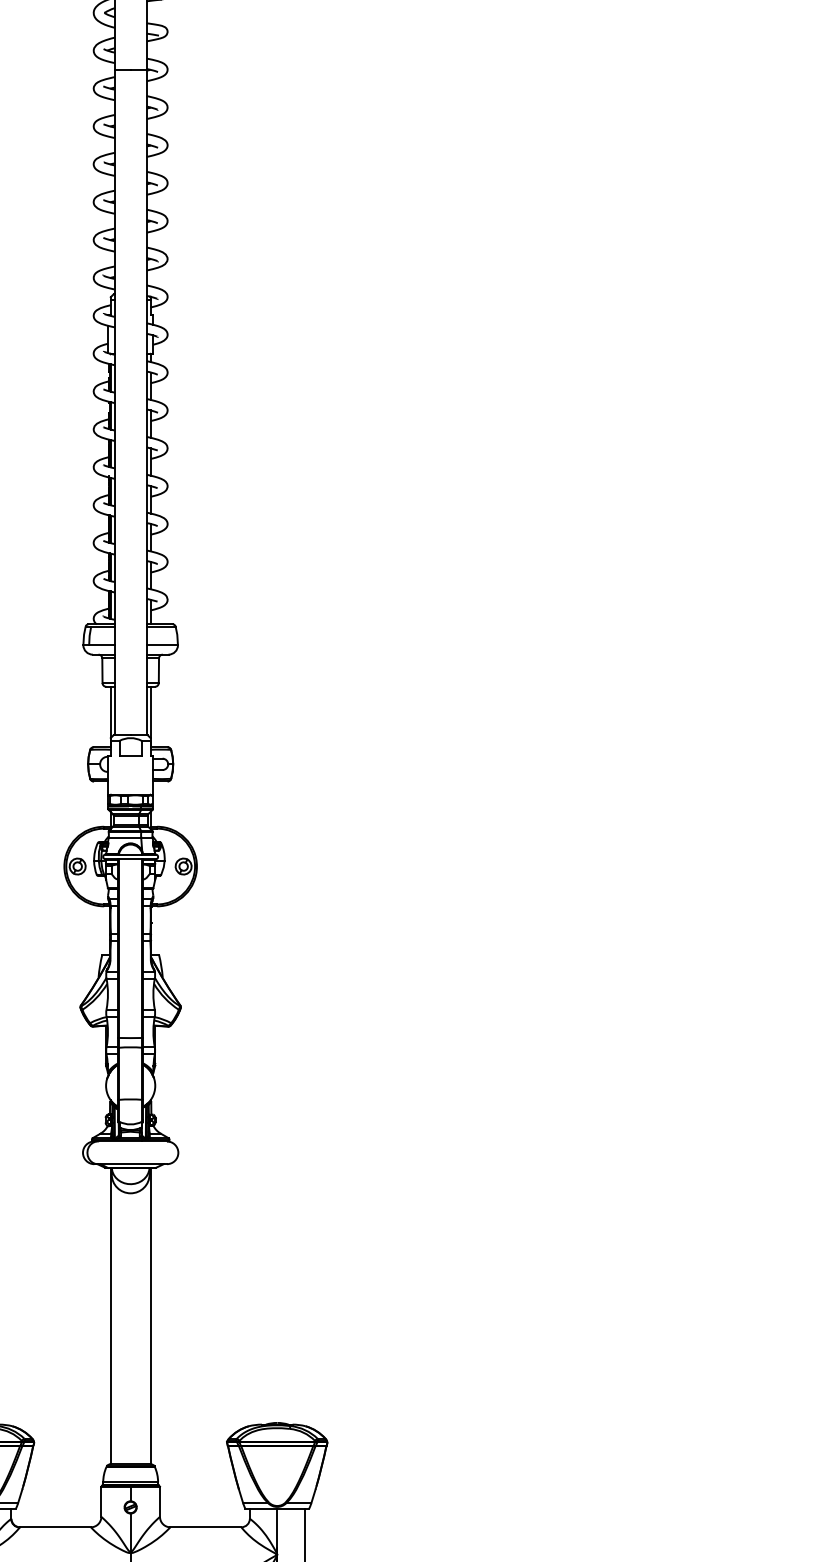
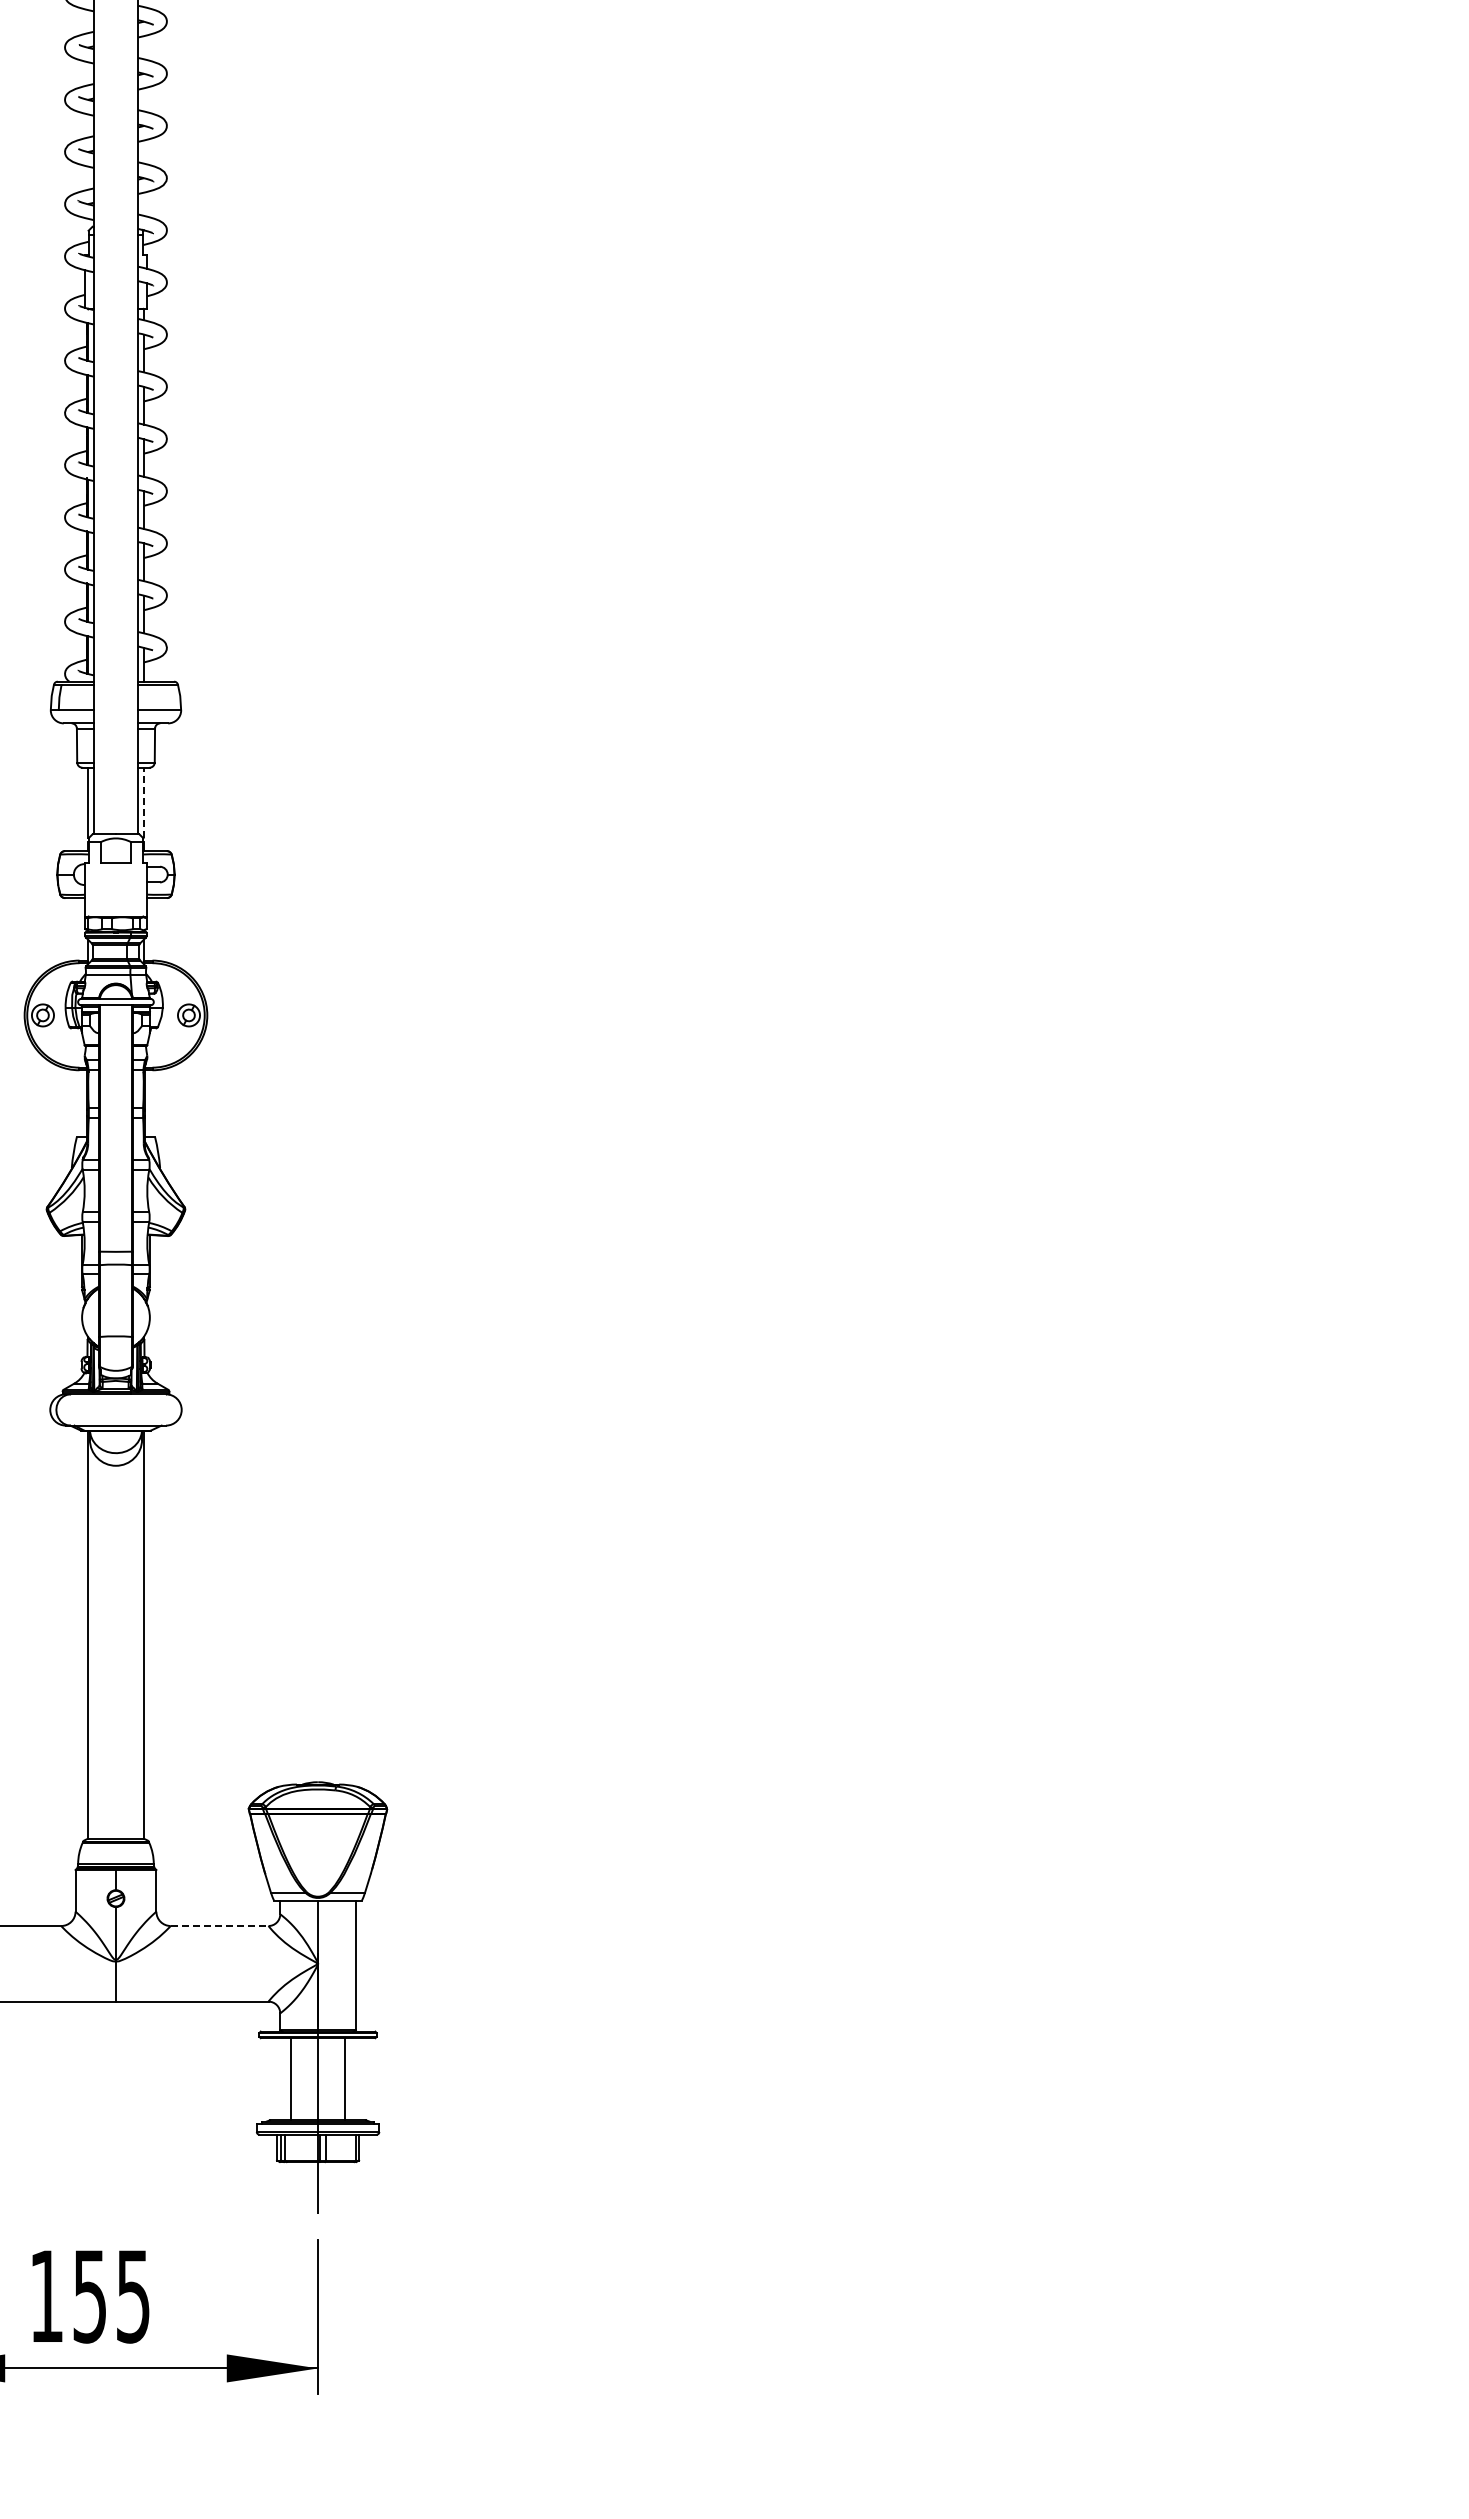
line: (150, 712) -> (143, 802), solid -> dashed
line: (205, 1527) -> (219, 1926), solid -> dashed

